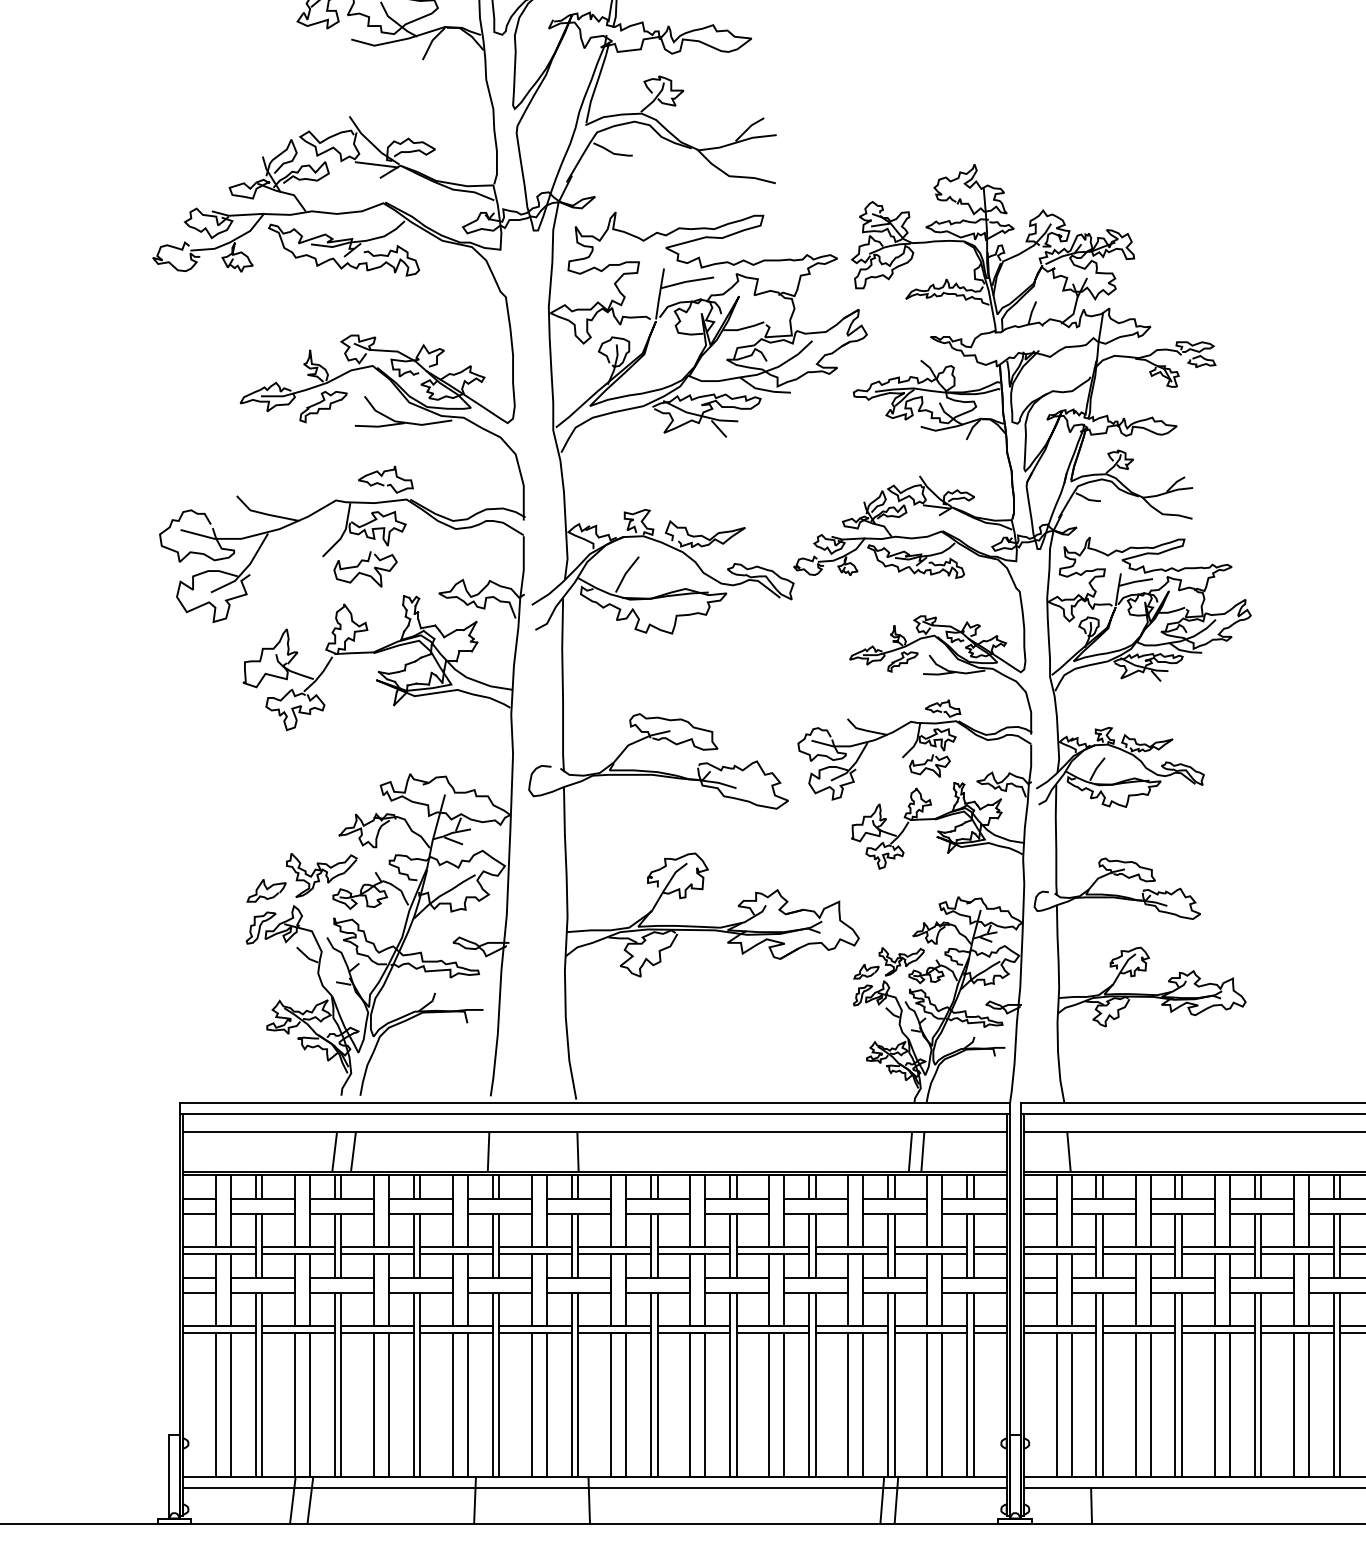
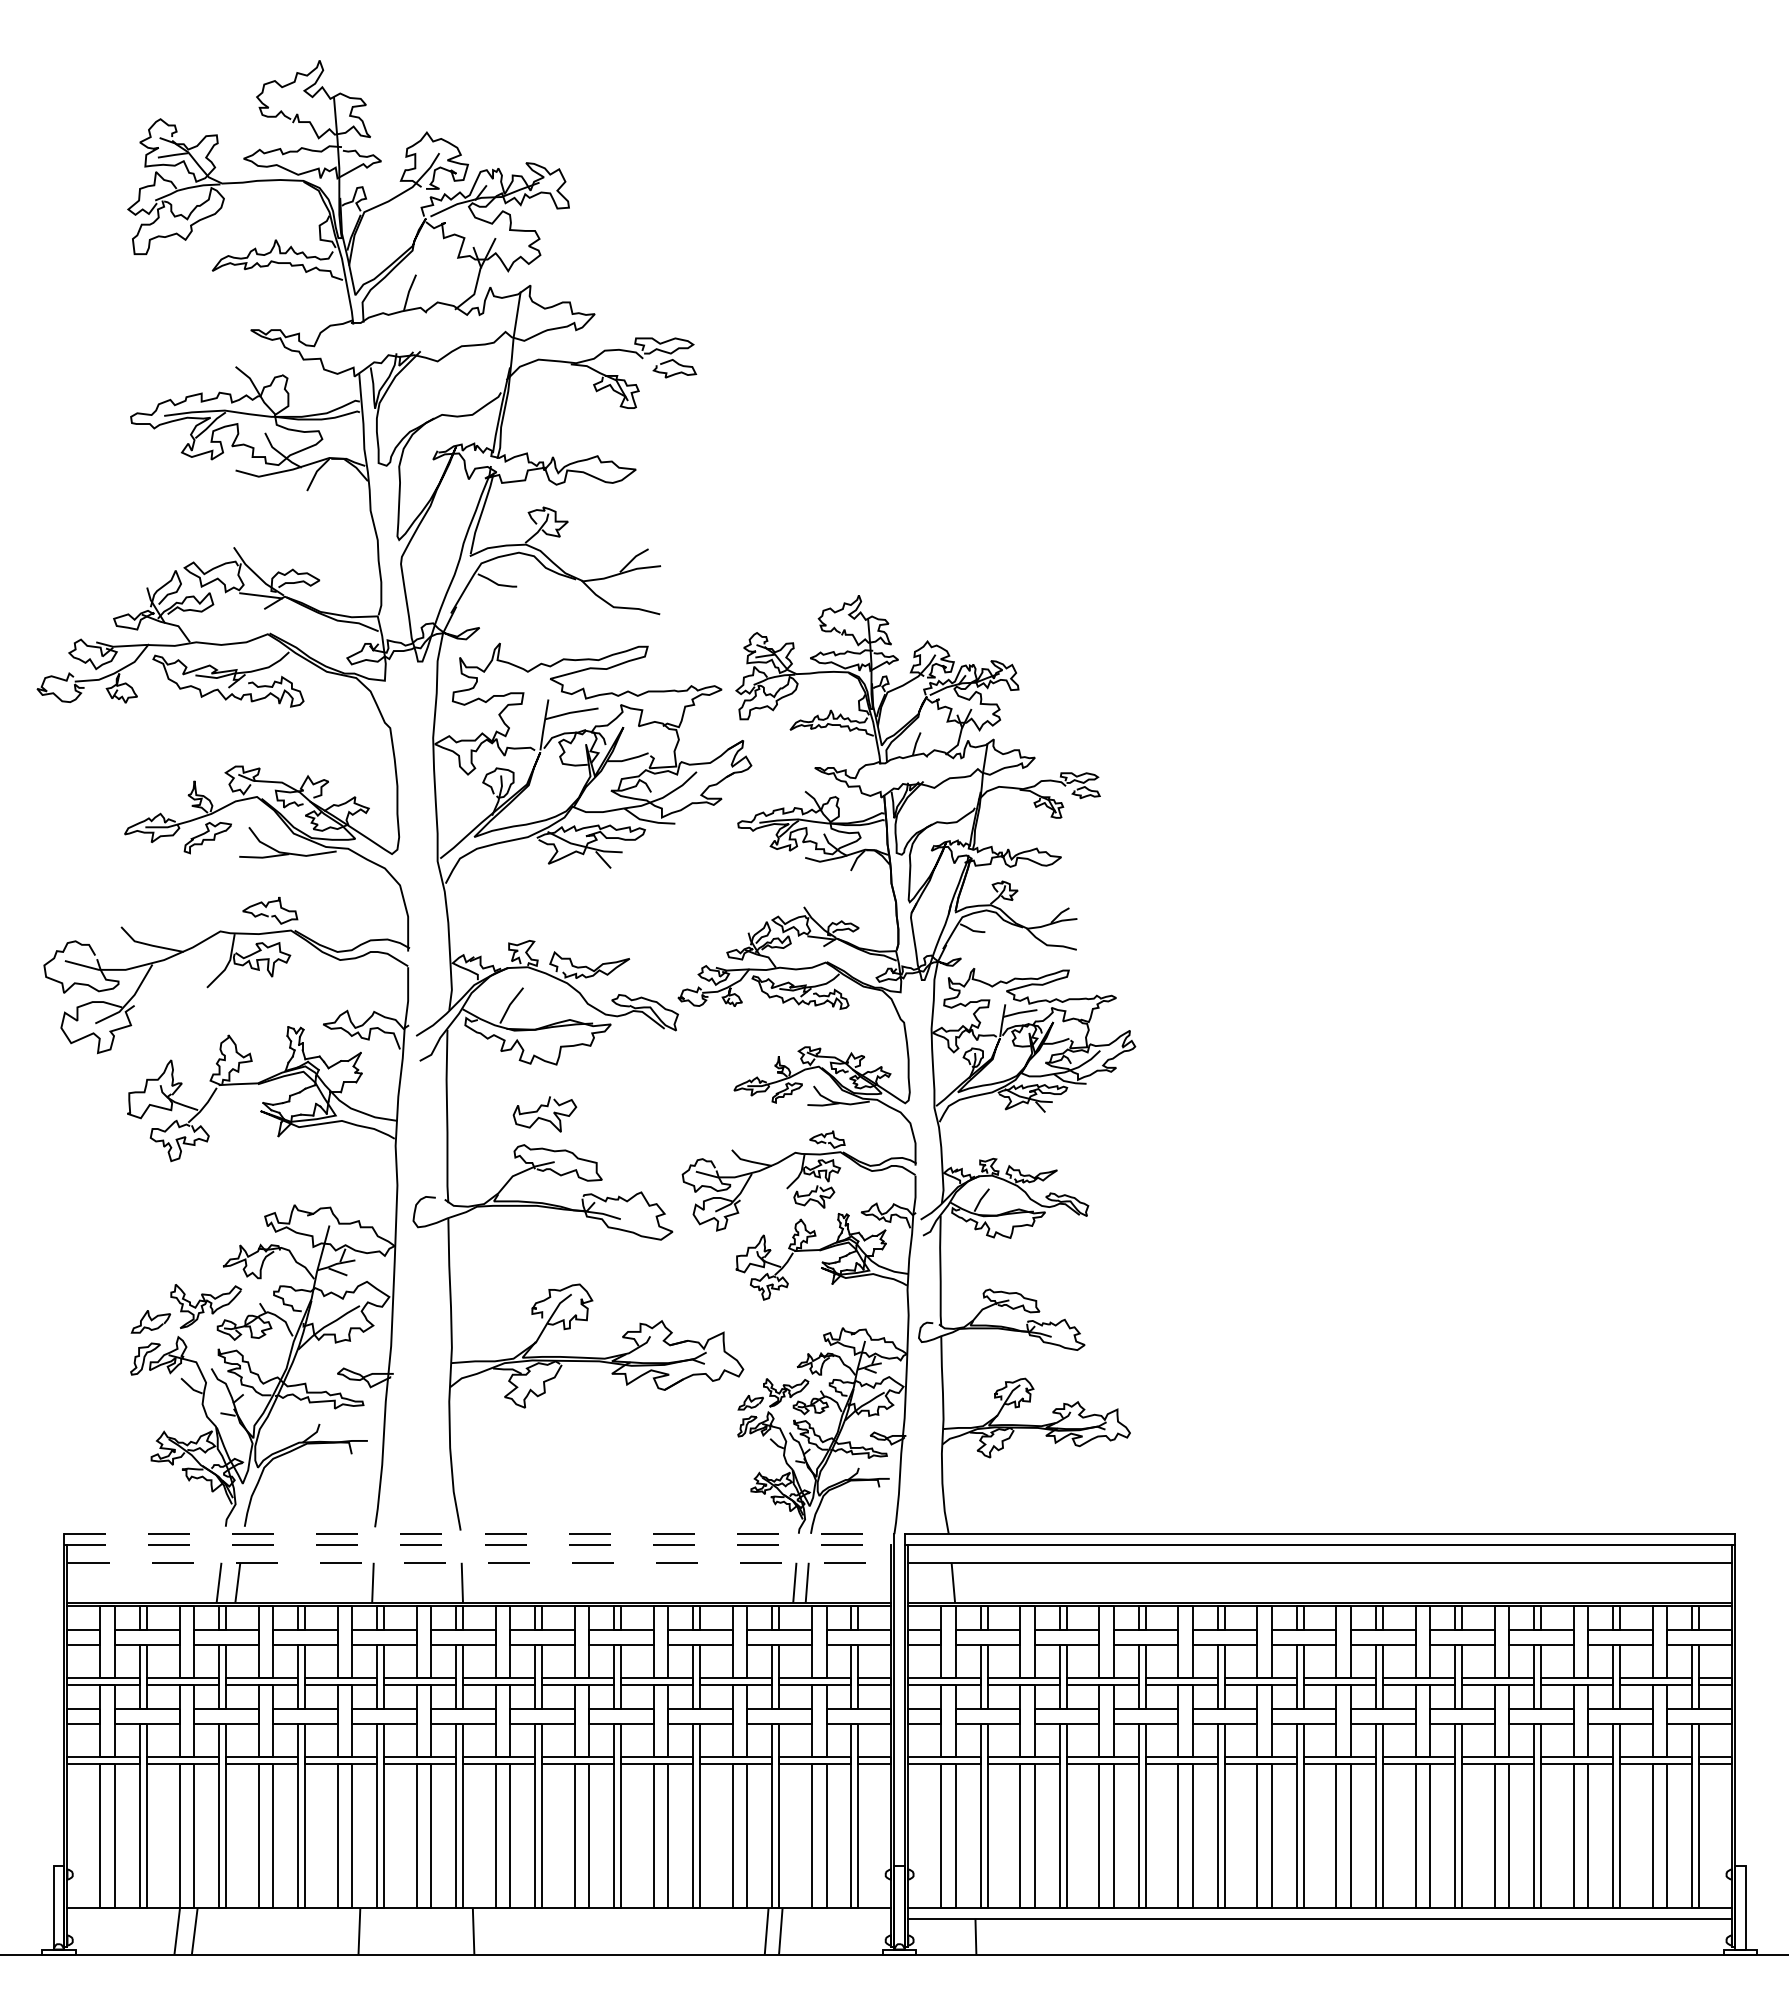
curve: (365, 573) -> (544, 1118), moved
line: (595, 1103) -> (479, 1534), solid -> dashed
line: (595, 1113) -> (479, 1544), solid -> dashed
line: (595, 1131) -> (479, 1562), solid -> dashed
line: (595, 1487) -> (479, 1918), removed

